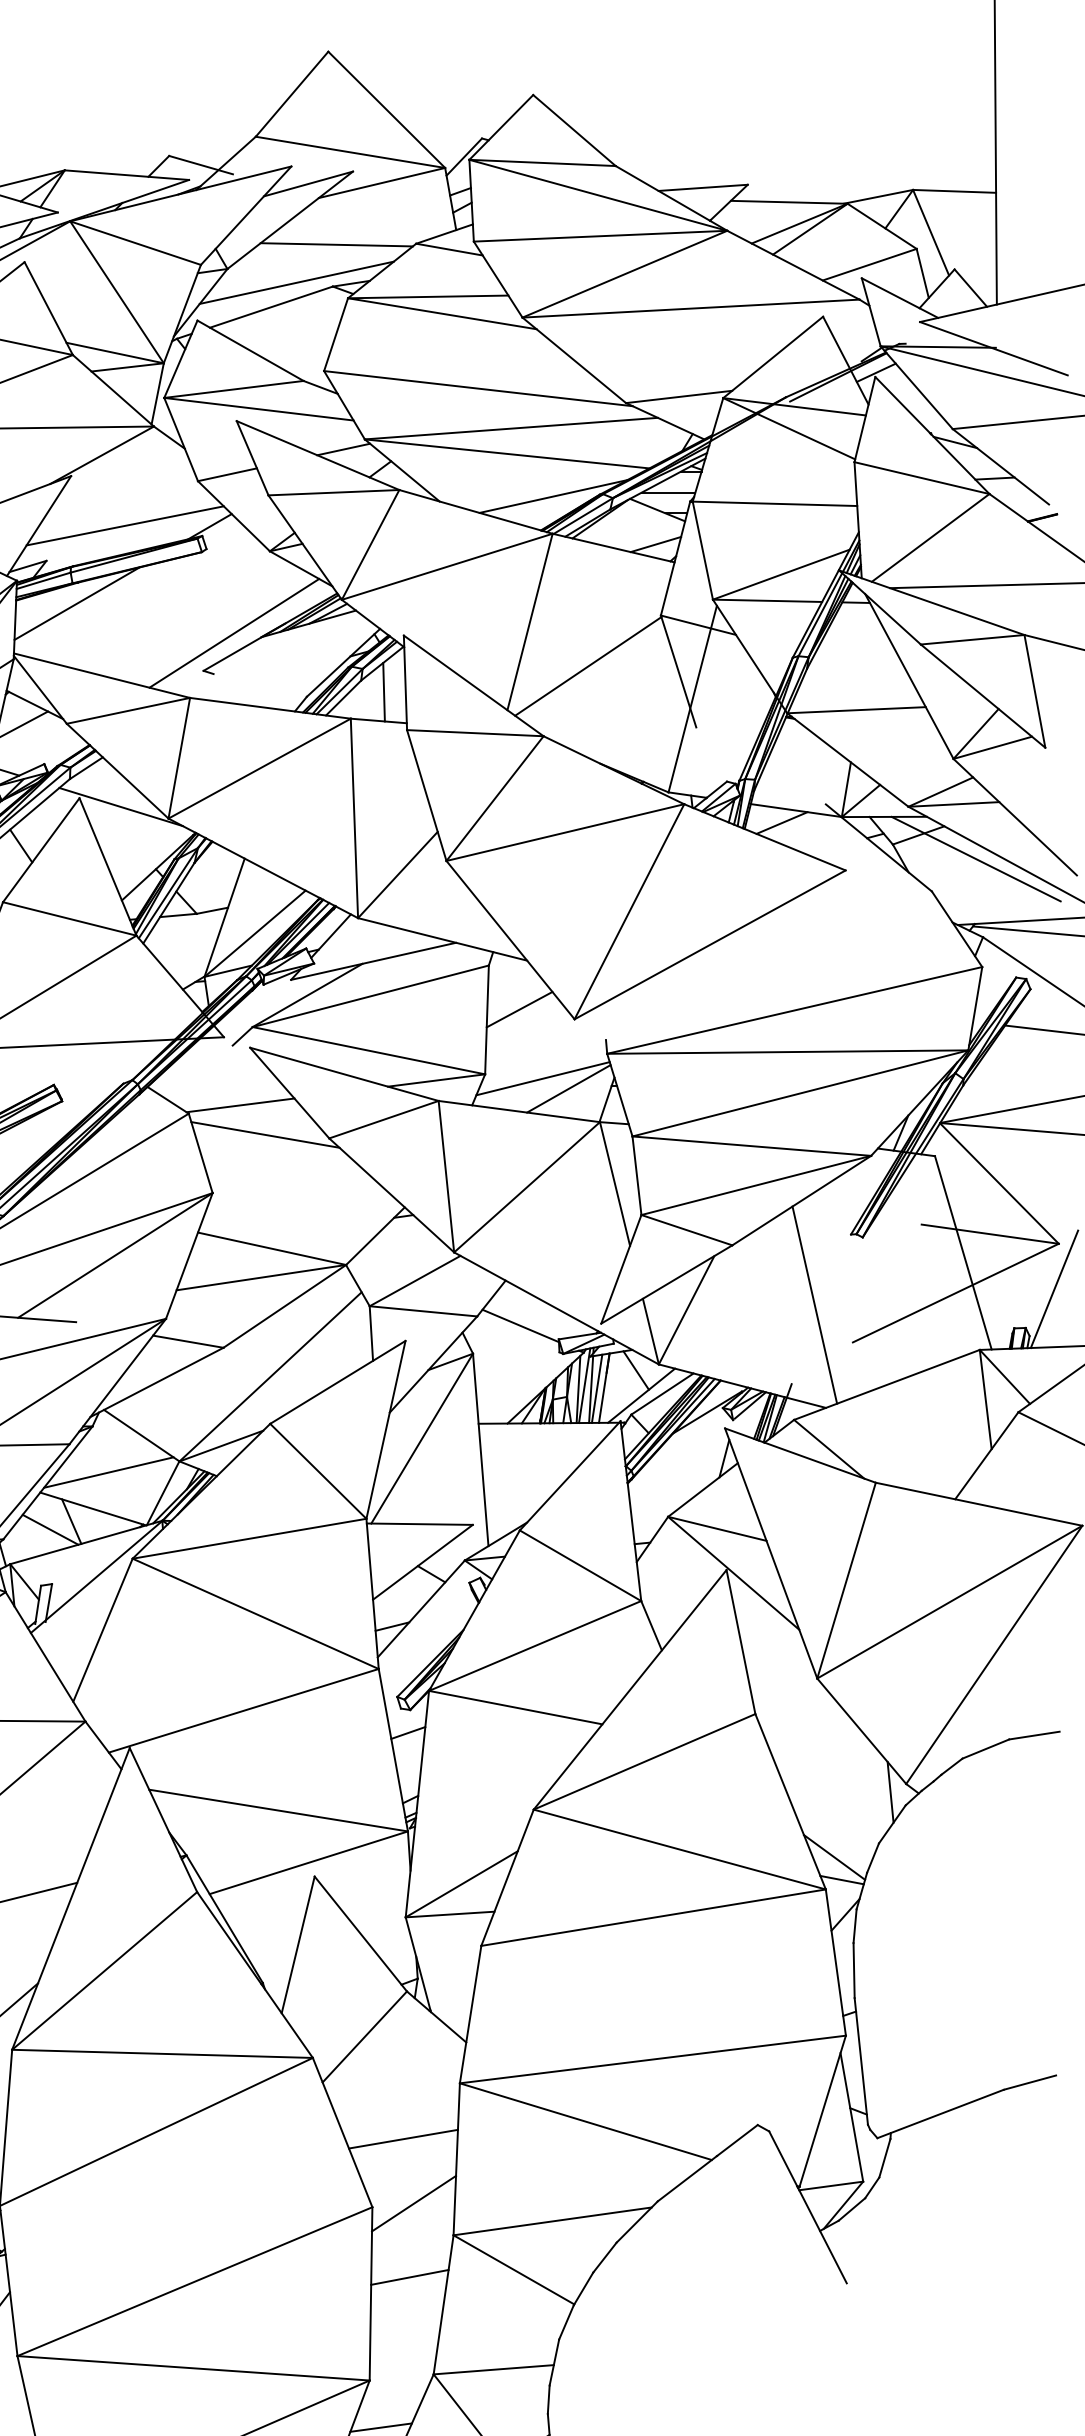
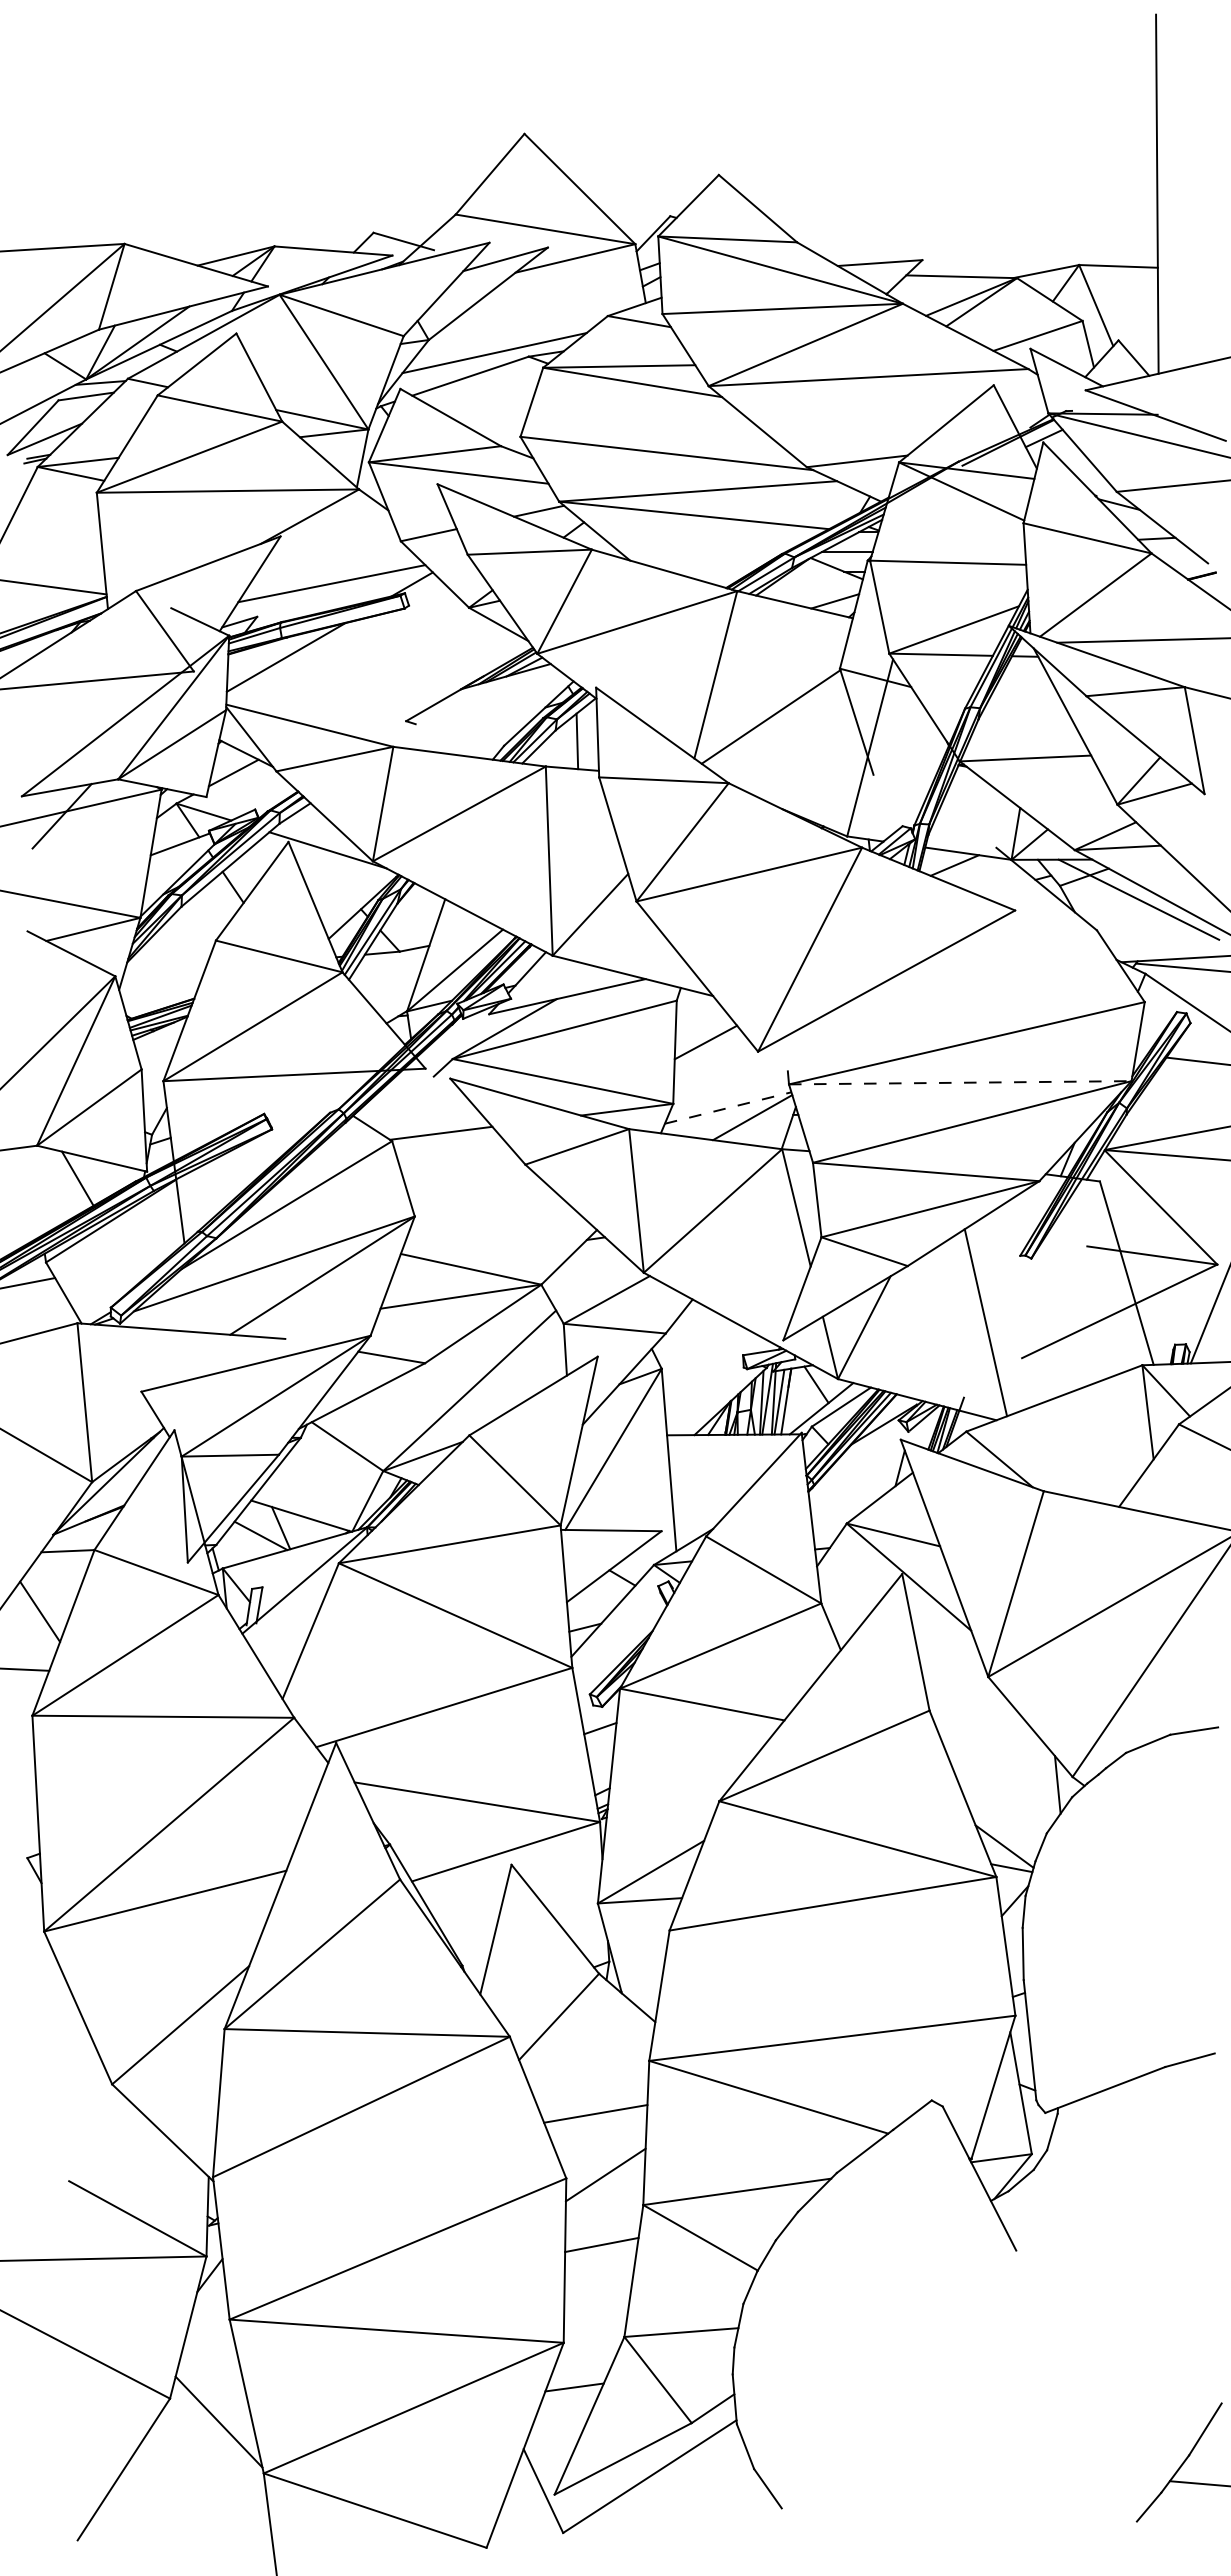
line: (336, 244) -> (532, 316), removed
line: (552, 496) -> (737, 555), removed
line: (233, 633) -> (434, 685), removed
line: (788, 1051) -> (960, 1082), solid -> dashed
line: (543, 1078) -> (728, 1107), solid -> dashed
line: (265, 1135) -> (464, 1161), removed
line: (520, 1325) -> (706, 1342), removed
line: (107, 1472) -> (315, 1481), removed

